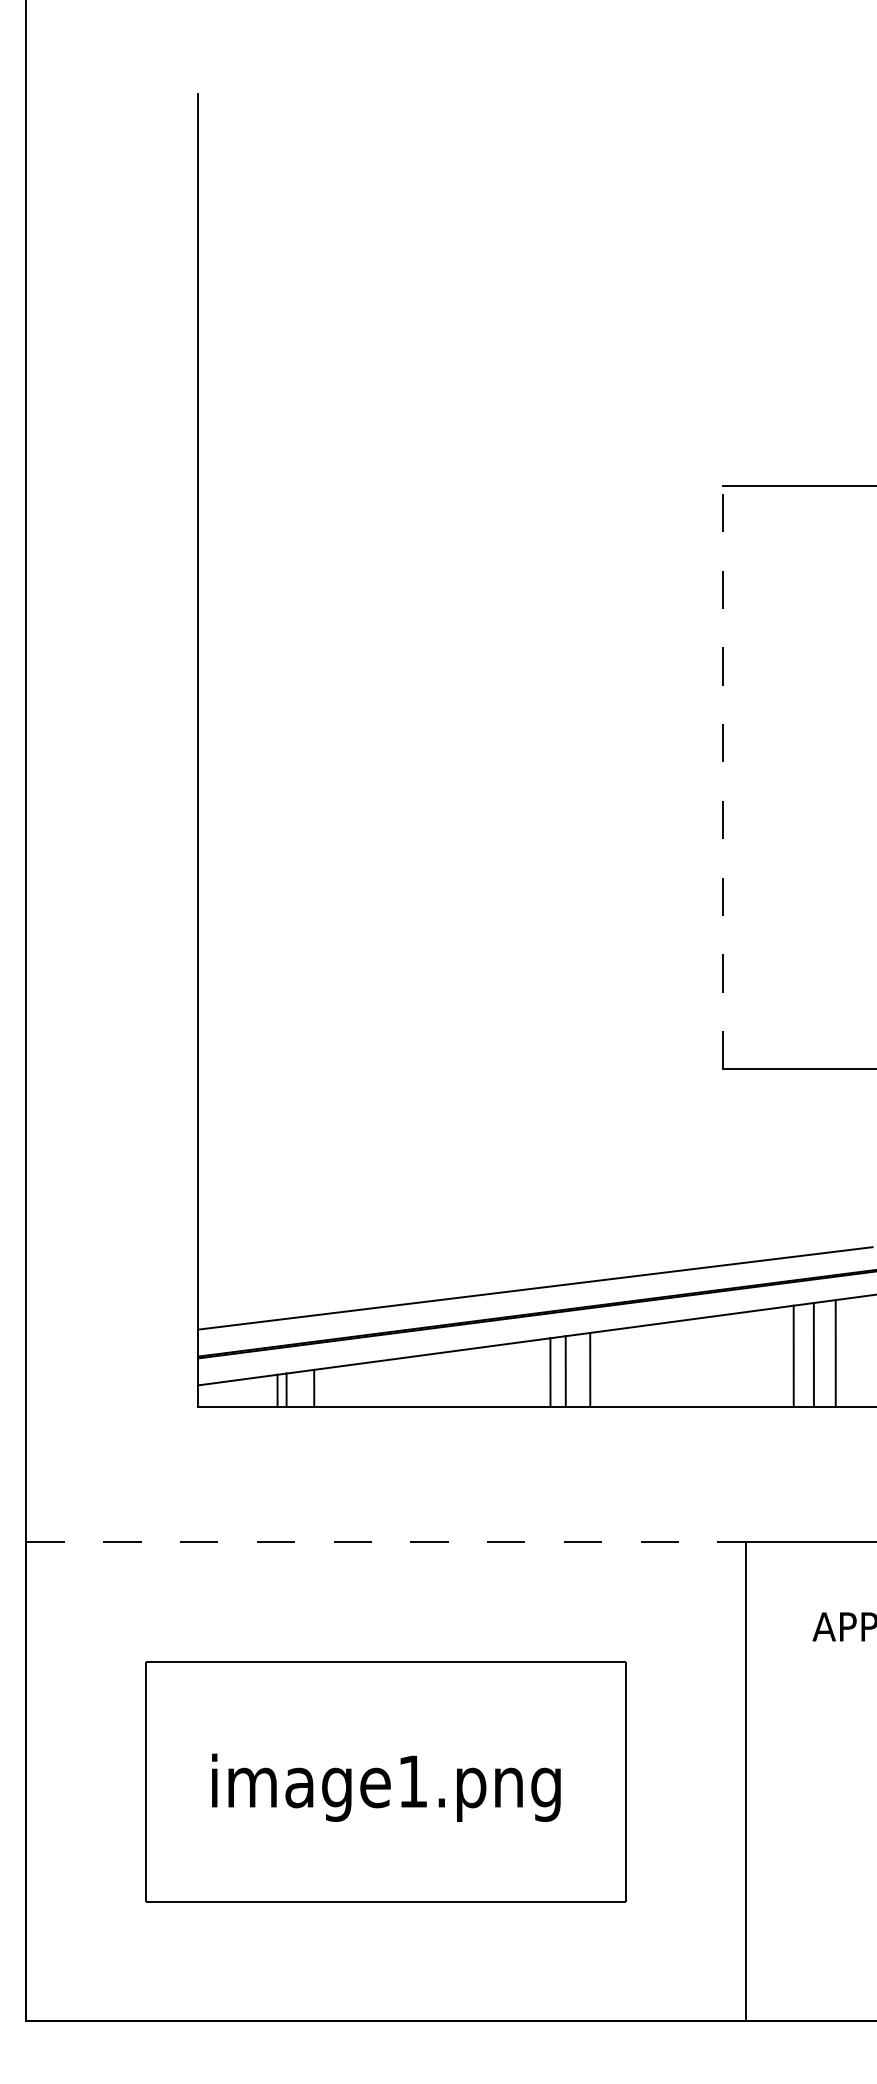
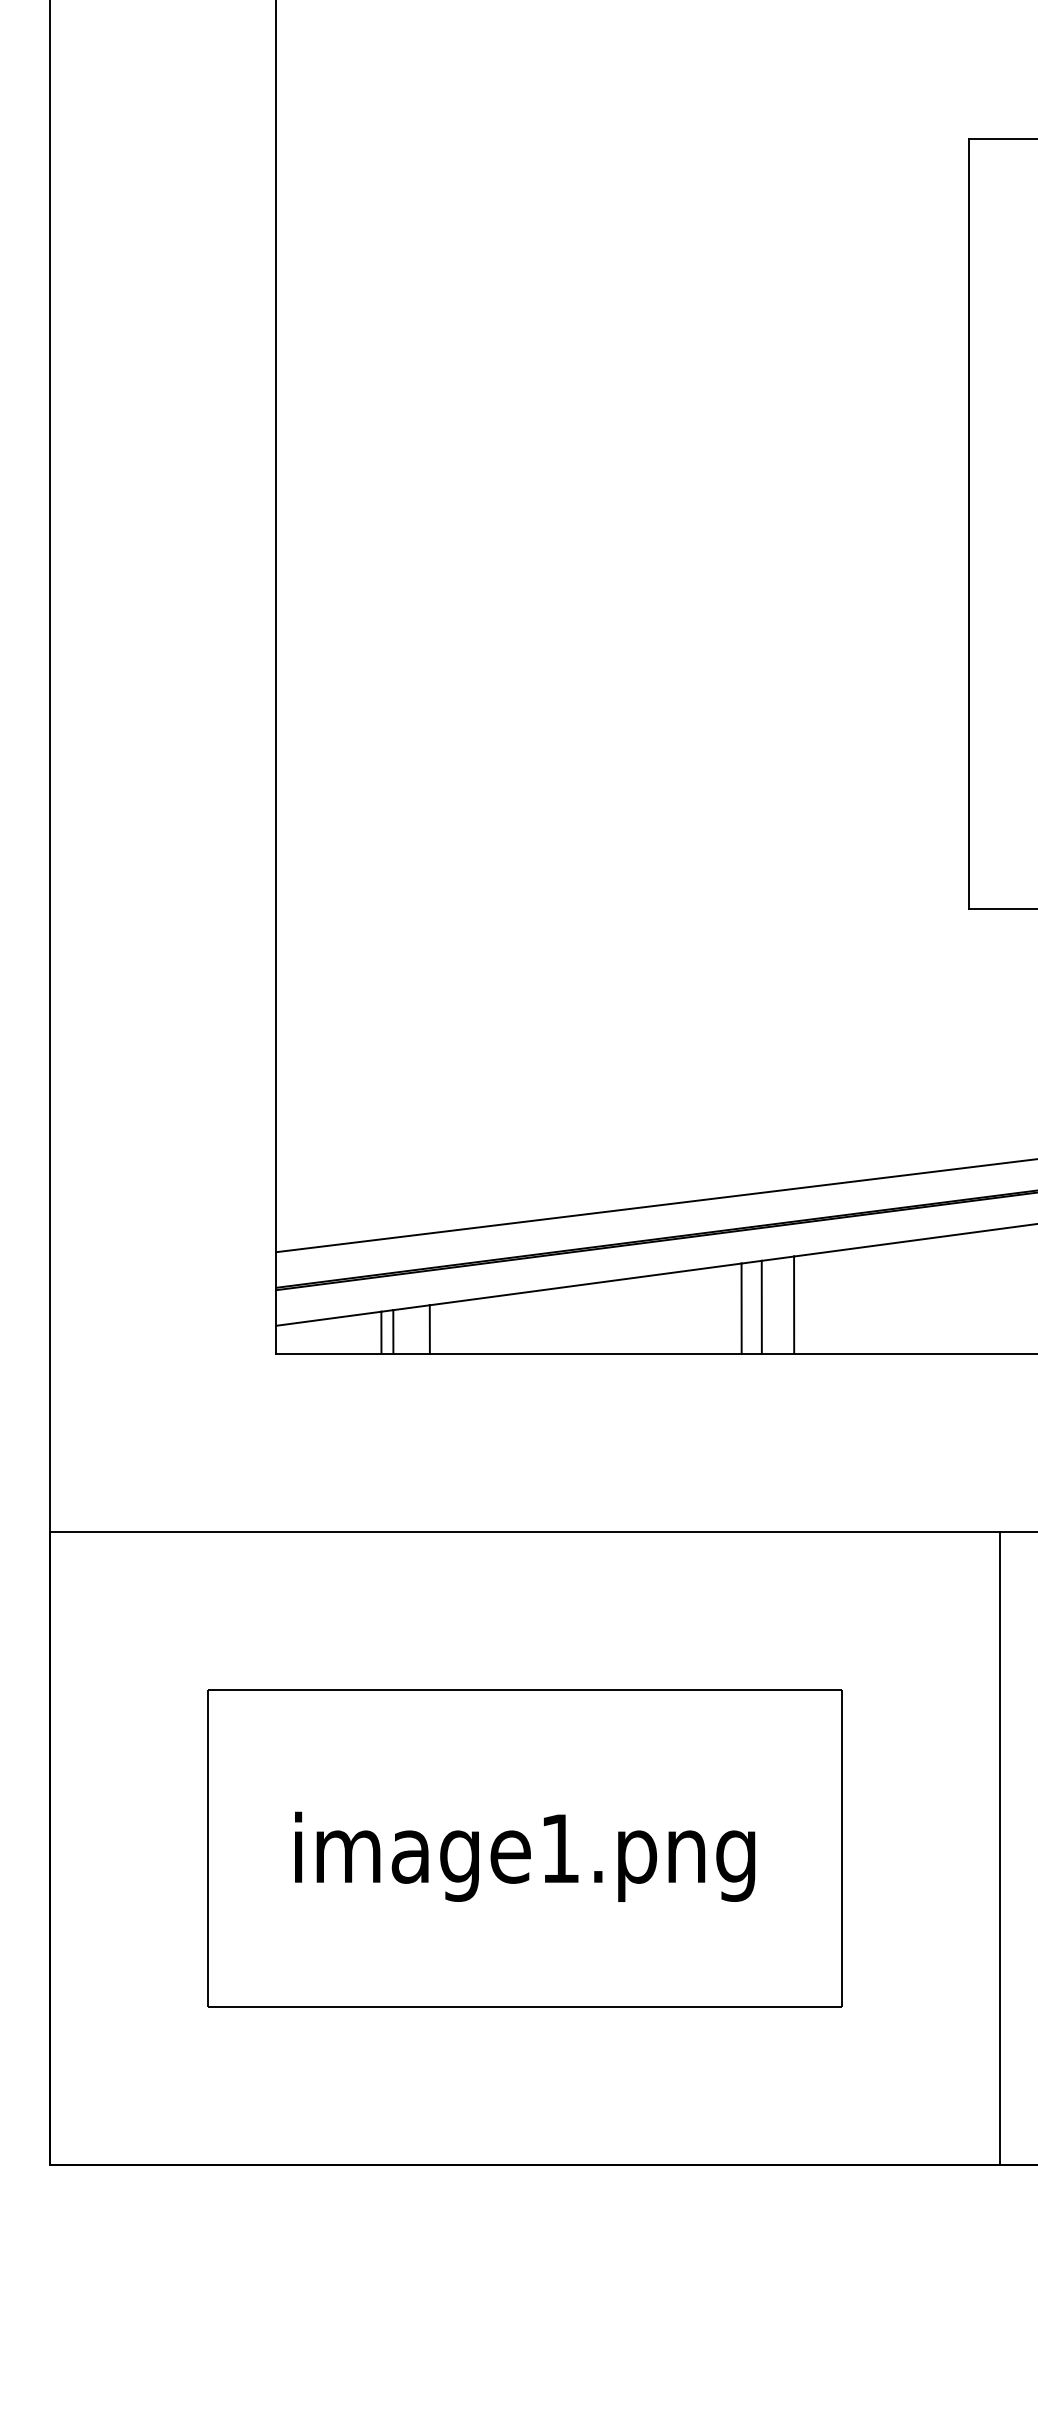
line: (722, 777) -> (968, 523), dashed -> solid
line: (386, 1541) -> (525, 1531), dashed -> solid

